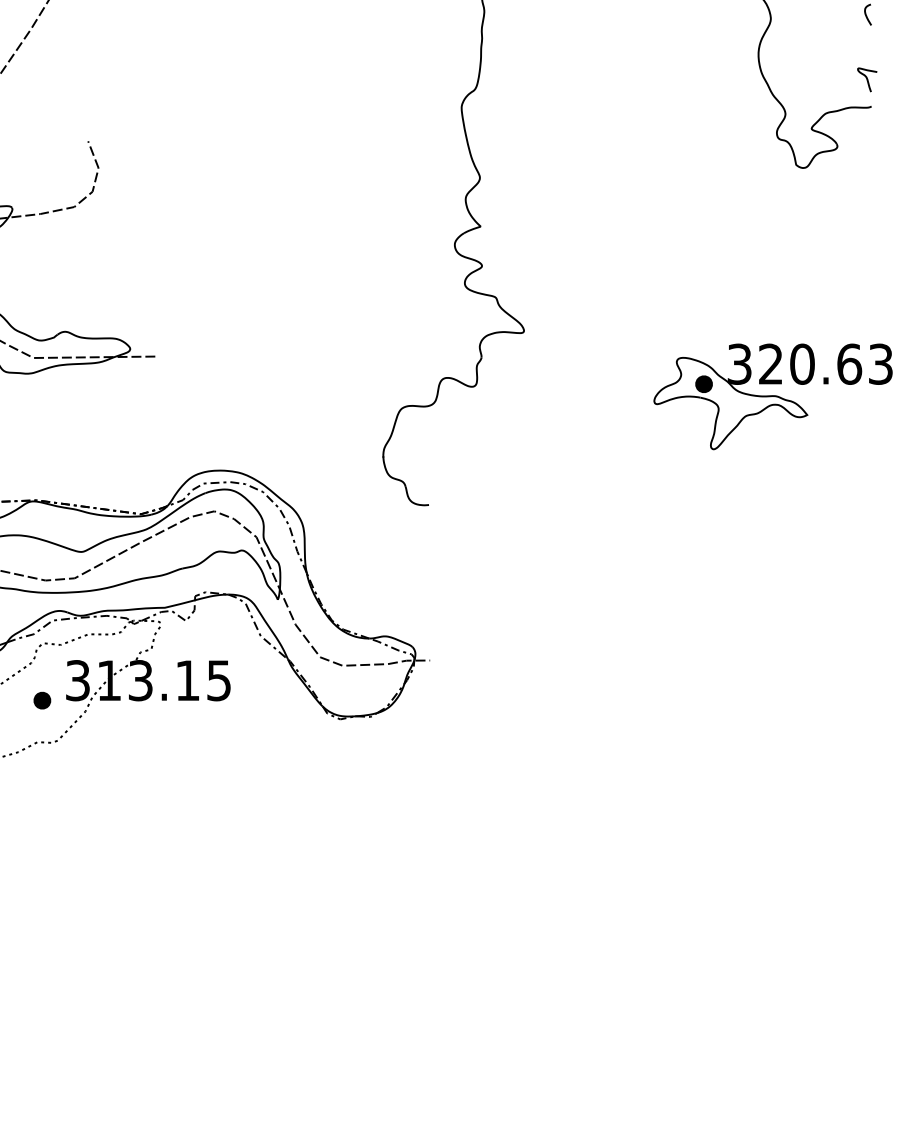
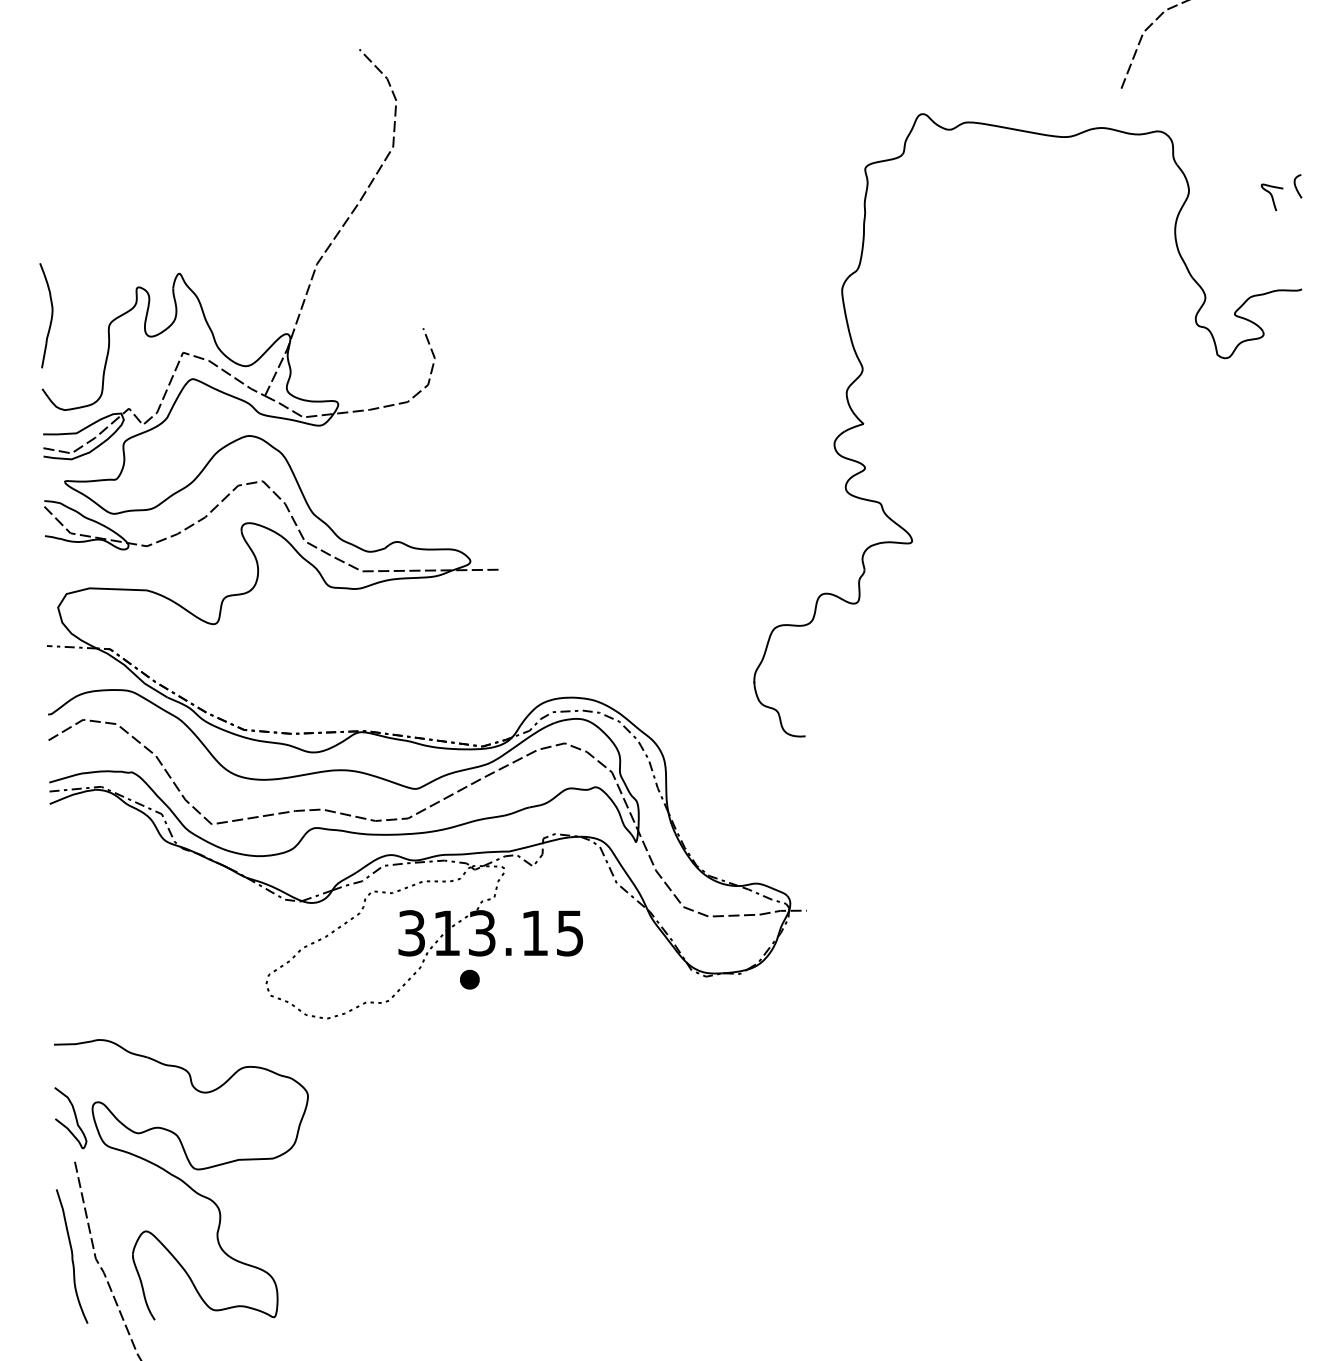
curve: (866, 79) -> (1271, 197), moved
part: (773, 396) -> (1191, 614), removed
part: (42, 700) -> (469, 979), moved

